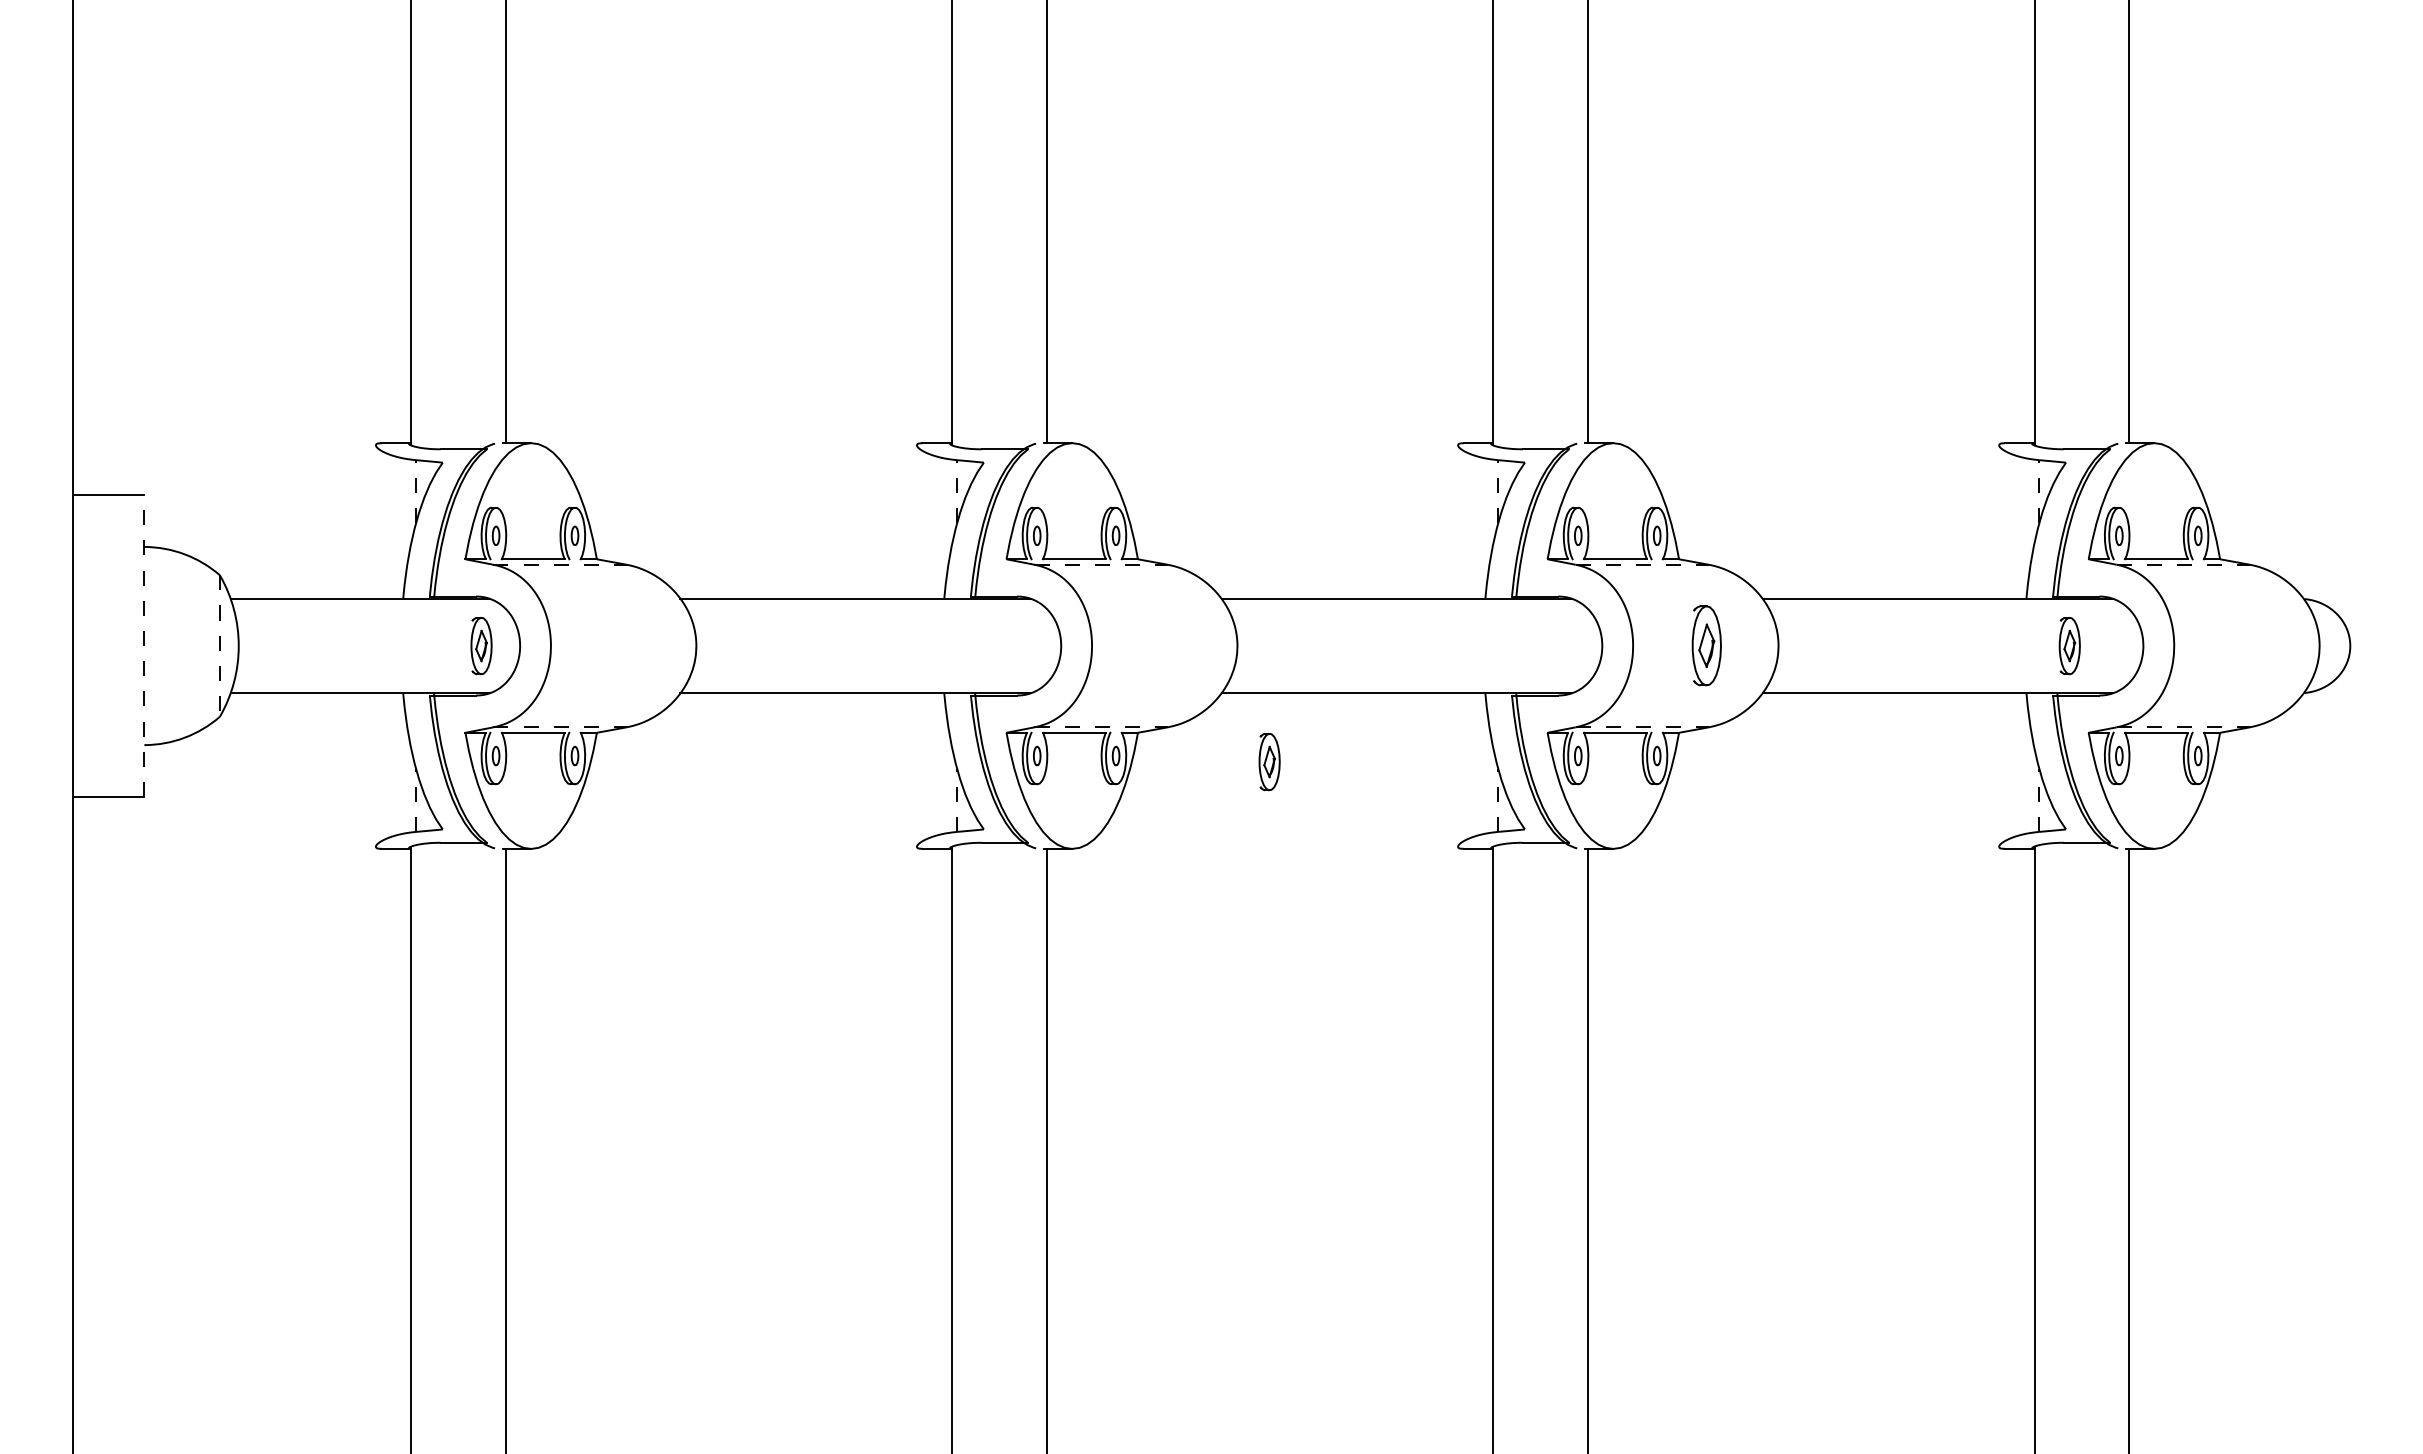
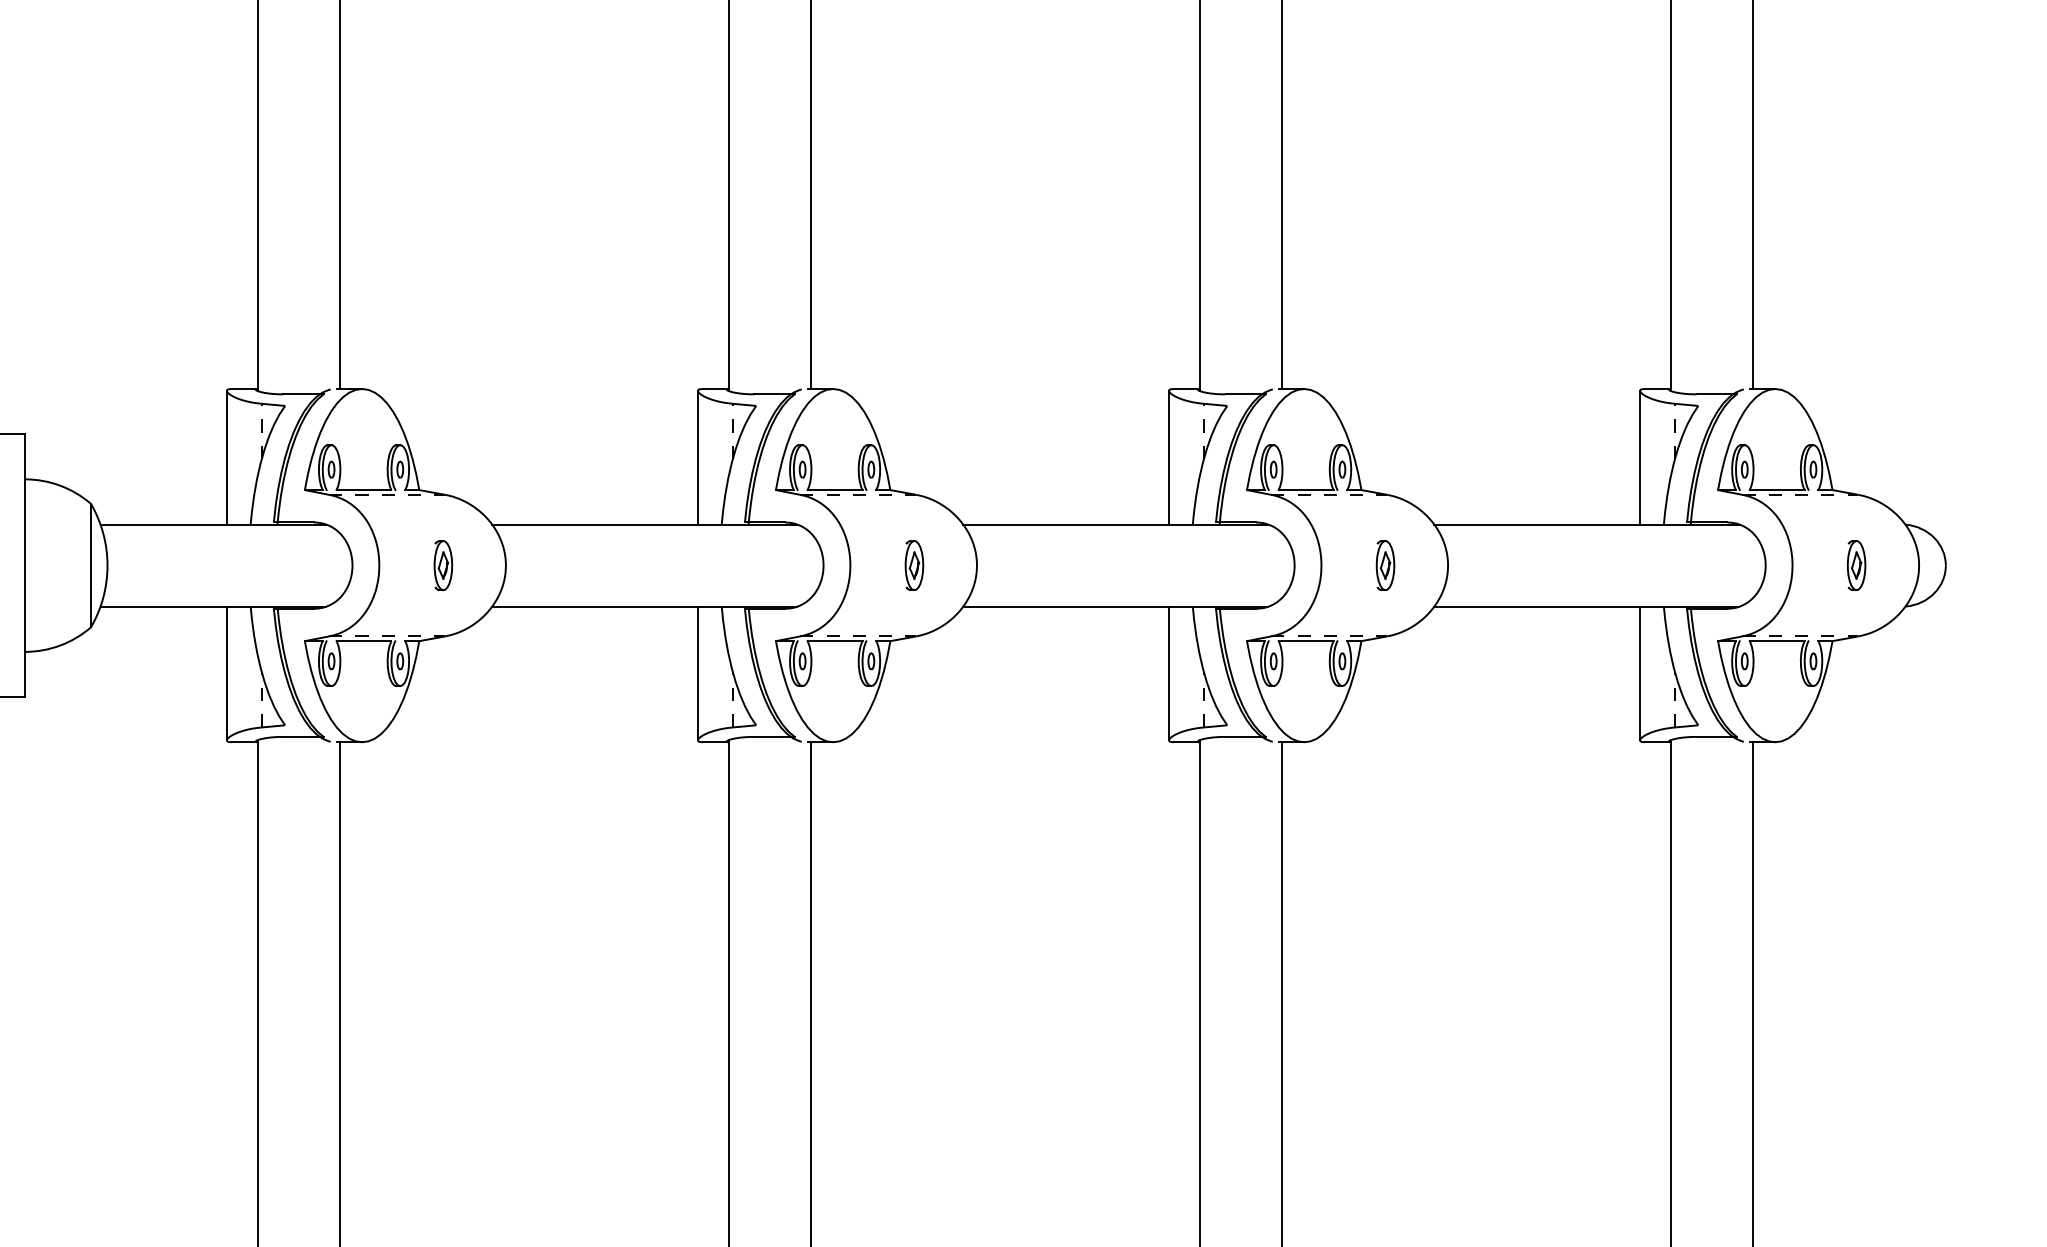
line: (375, 521) -> (226, 457), added
line: (917, 521) -> (698, 457), added
line: (1458, 521) -> (1169, 457), added
line: (1999, 521) -> (1640, 457), added
line: (144, 646) -> (25, 566), dashed -> solid
line: (219, 646) -> (90, 566), dashed -> solid
part: (481, 646) -> (443, 566), moved
part: (1706, 646) -> (1385, 566), size x0.71
part: (2069, 646) -> (1856, 566), moved
part: (1269, 762) -> (914, 566), moved
line: (375, 769) -> (226, 673), added
line: (917, 769) -> (698, 673), added
line: (1458, 769) -> (1169, 673), added
line: (1999, 769) -> (1640, 673), added

